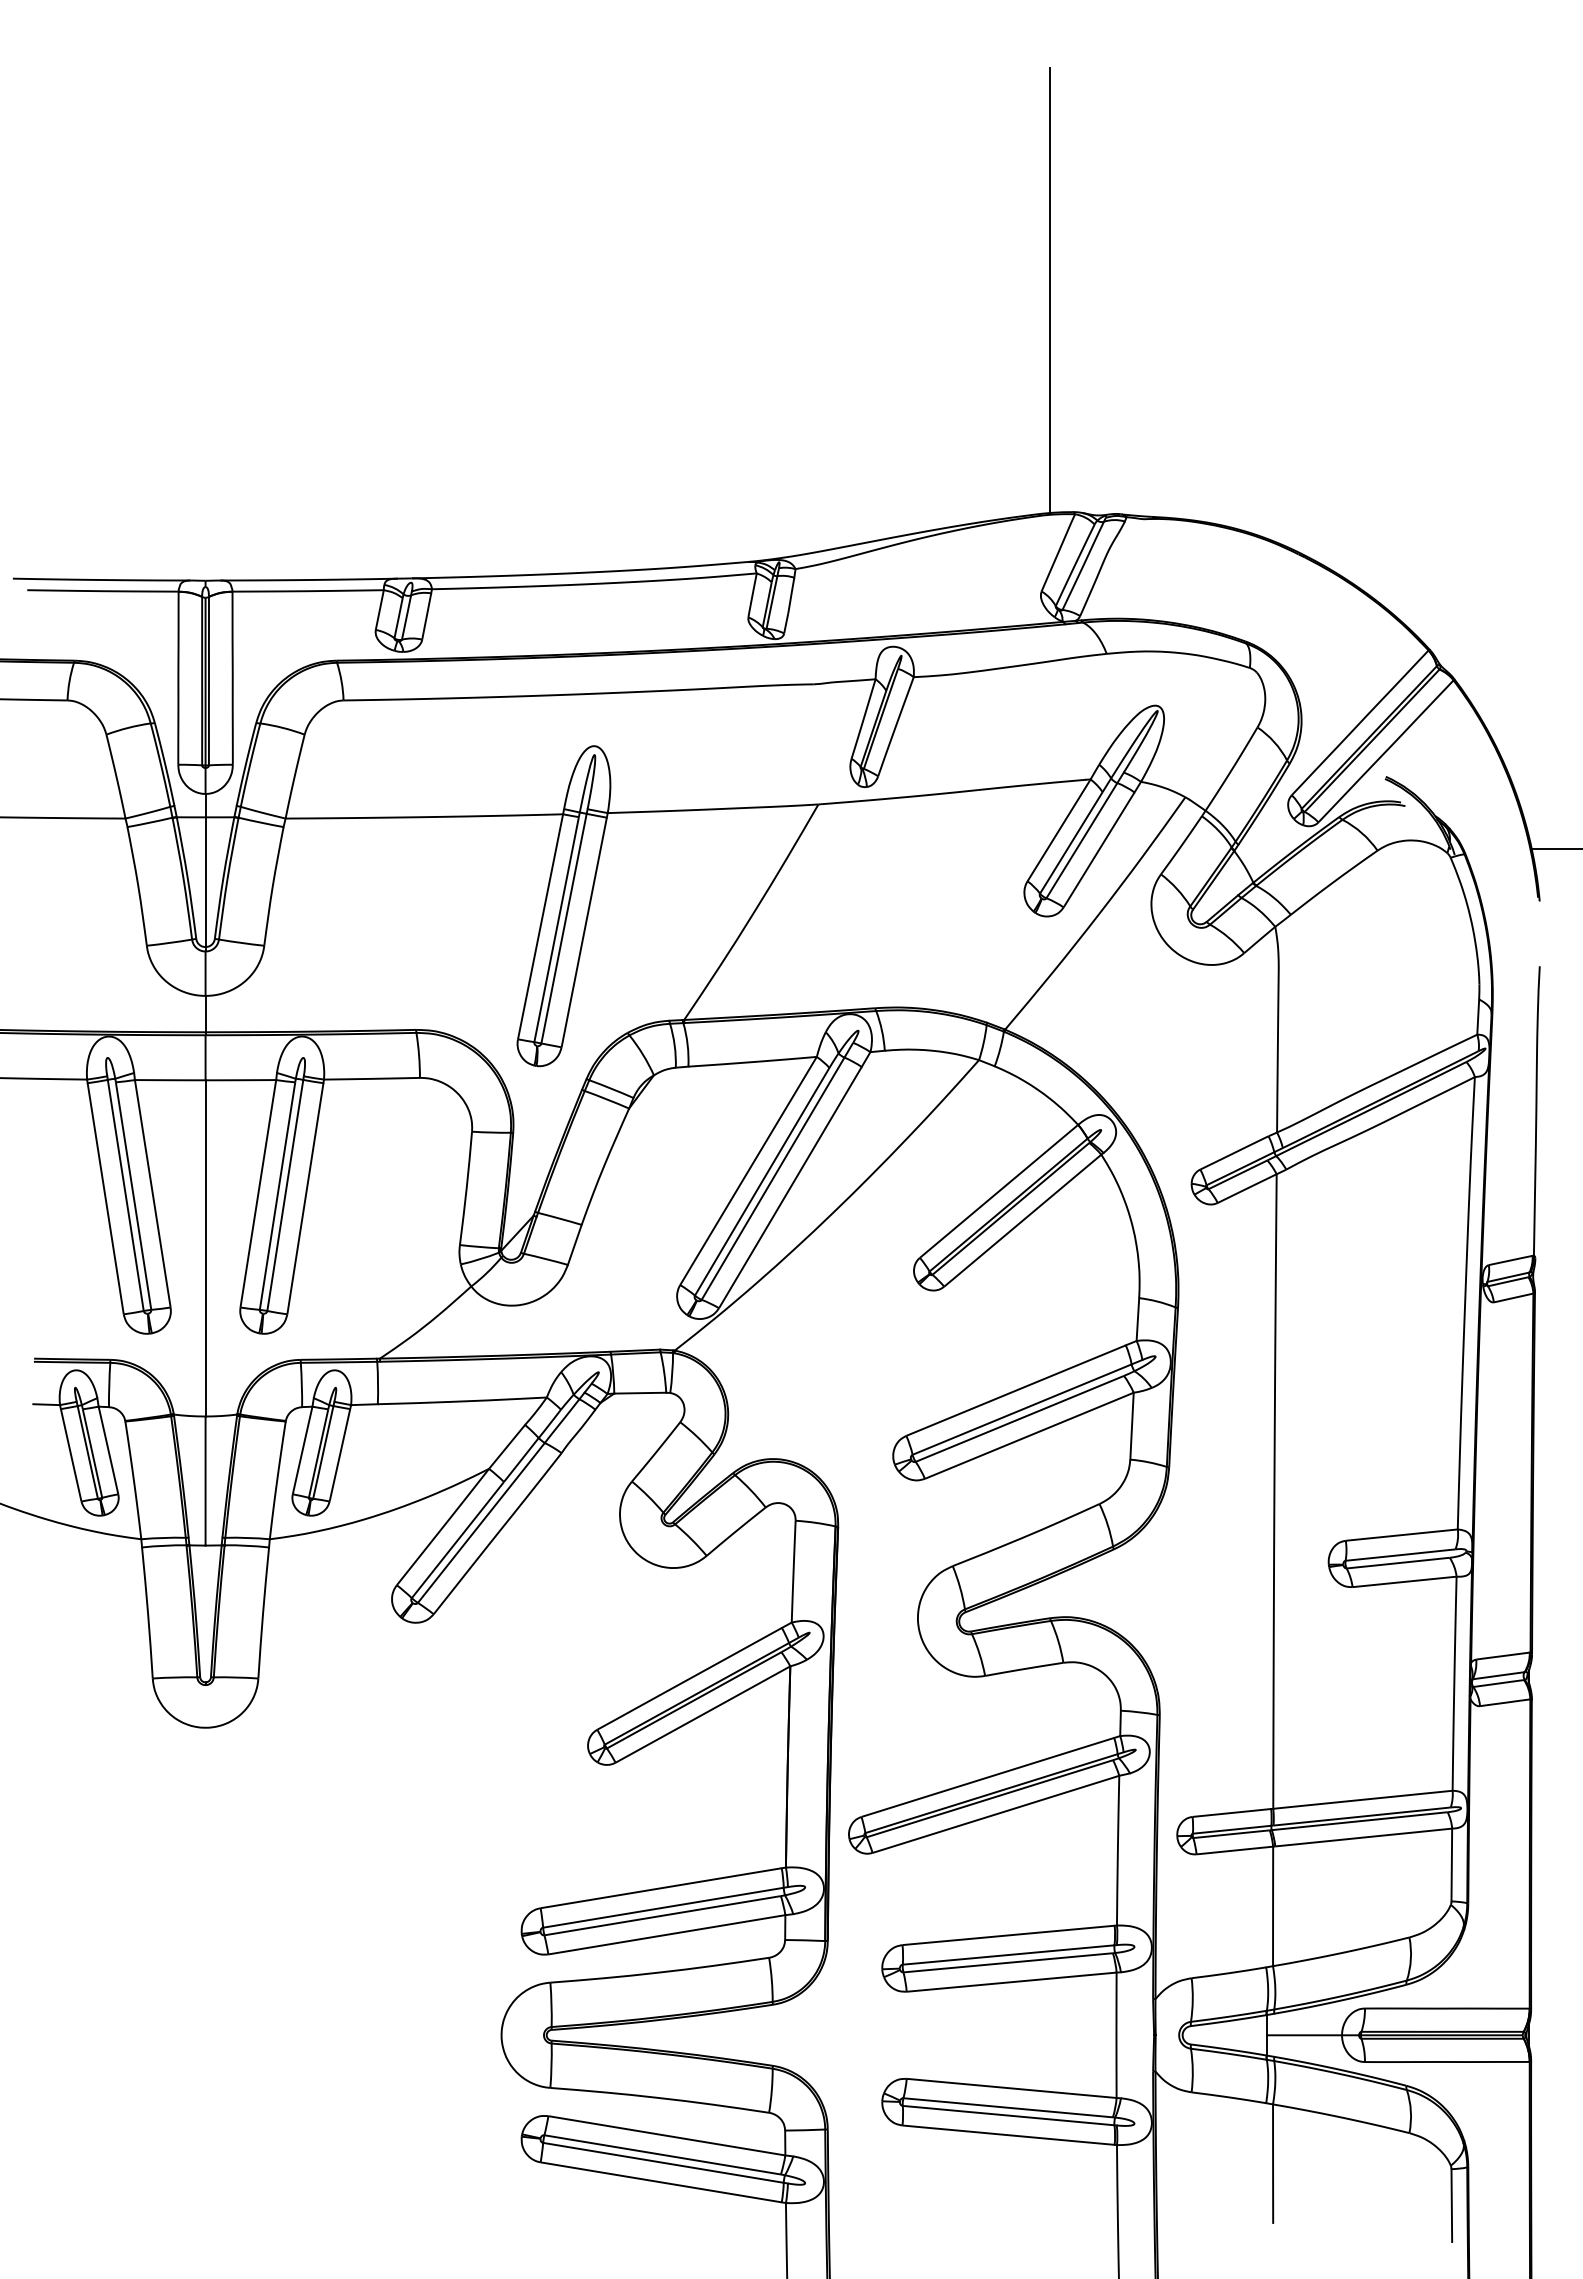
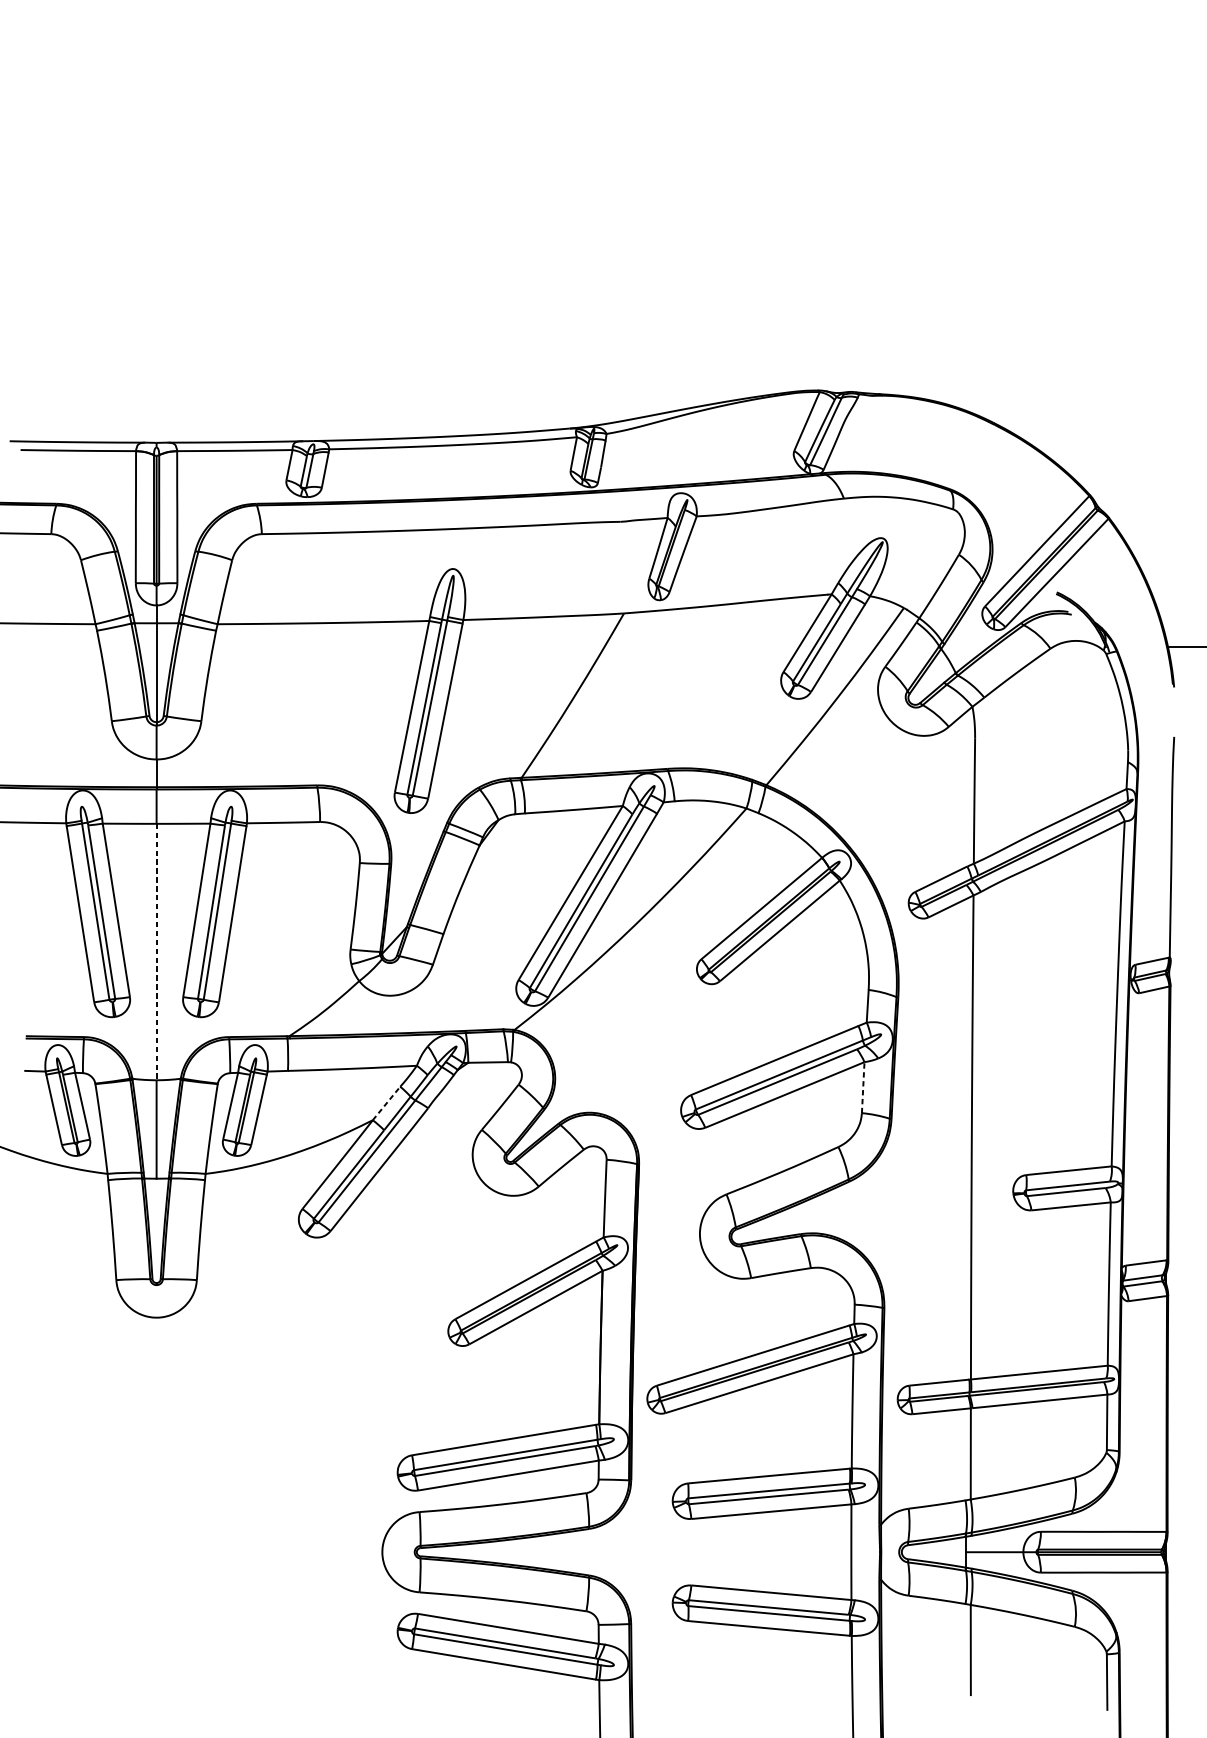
line: (1050, 290) -> (801, 221), removed
line: (205, 1248) -> (156, 952), solid -> dashed
line: (1132, 1426) -> (863, 1087), solid -> dashed
line: (507, 1446) -> (386, 1103), solid -> dashed

